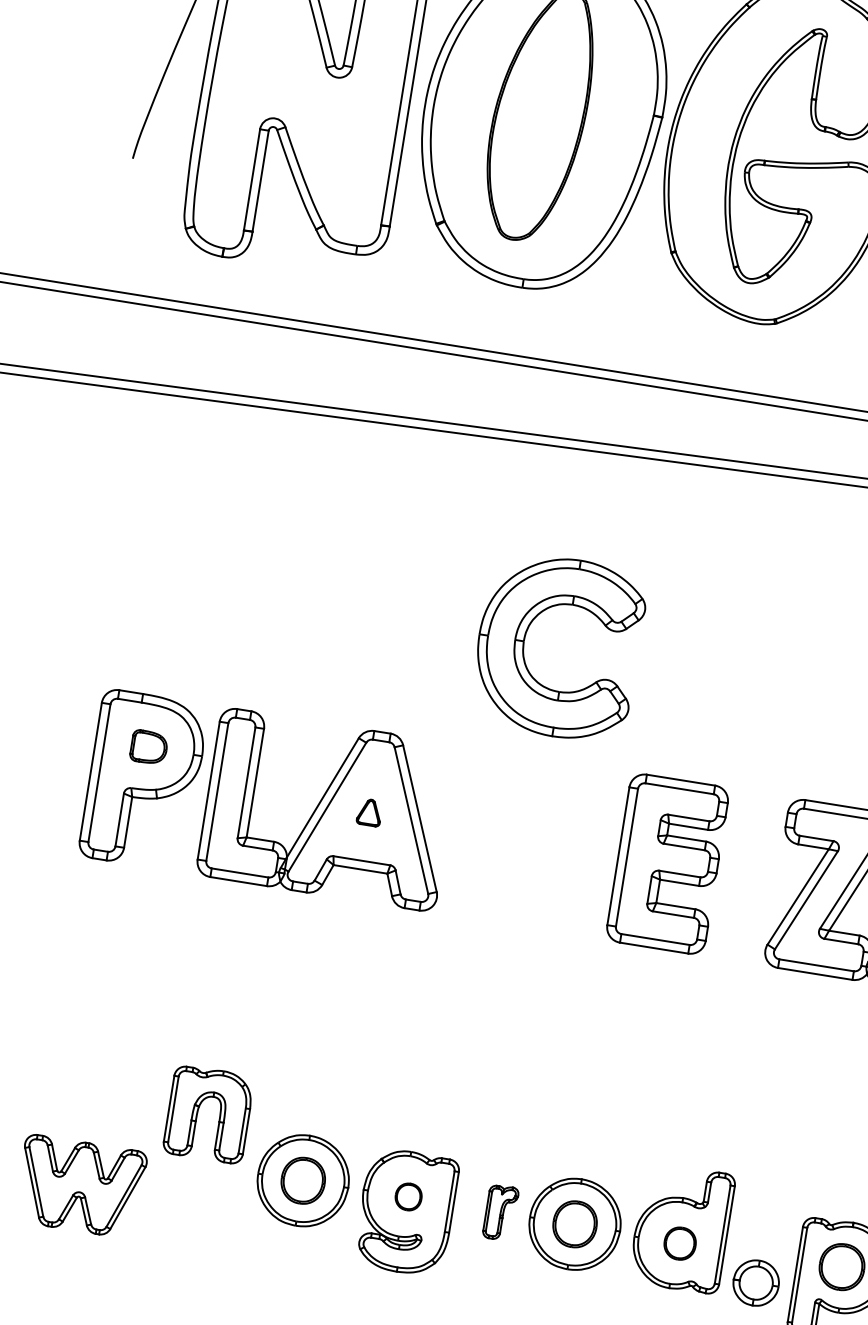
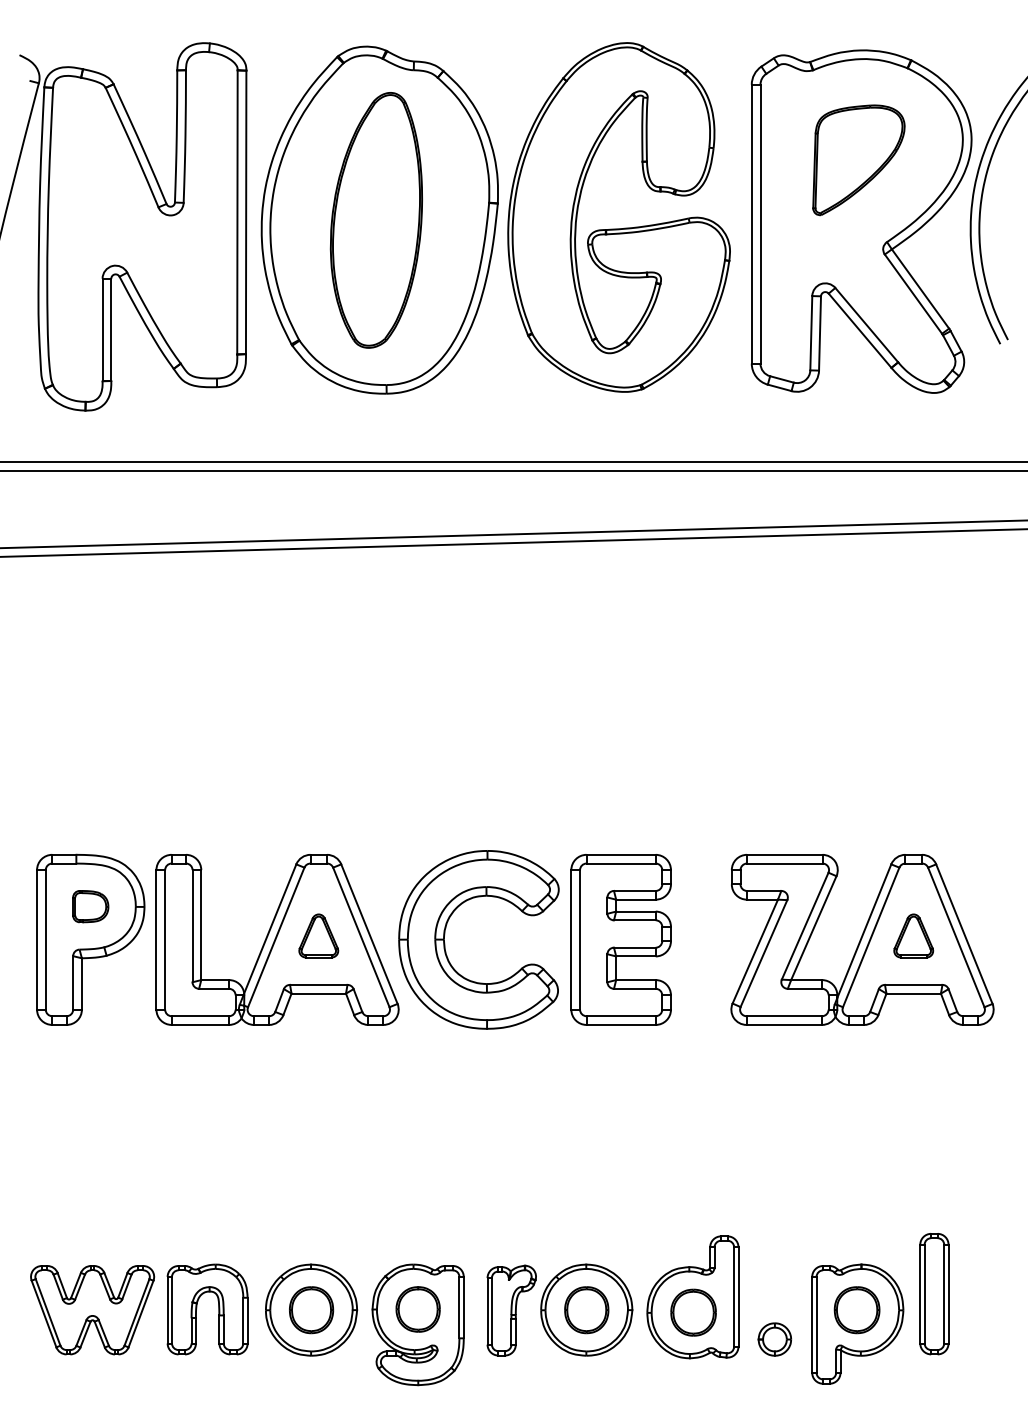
part: (524, 645) -> (445, 943), moved
part: (369, 811) -> (318, 935), size x1.67
part: (198, 1111) -> (197, 1308), moved
part: (80, 1186) -> (92, 1310), moved
part: (408, 1196) -> (417, 1309), size x1.67
part: (500, 1212) -> (511, 1310), size x1.67
part: (680, 1243) -> (693, 1312), size x1.43
part: (755, 1282) -> (774, 1339), size x0.71

